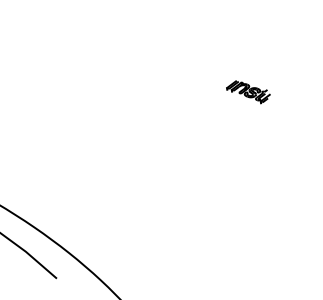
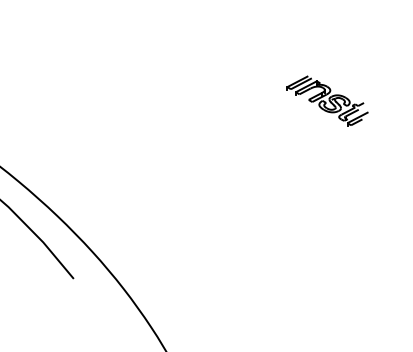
part: (248, 91) -> (327, 100), size x1.67

